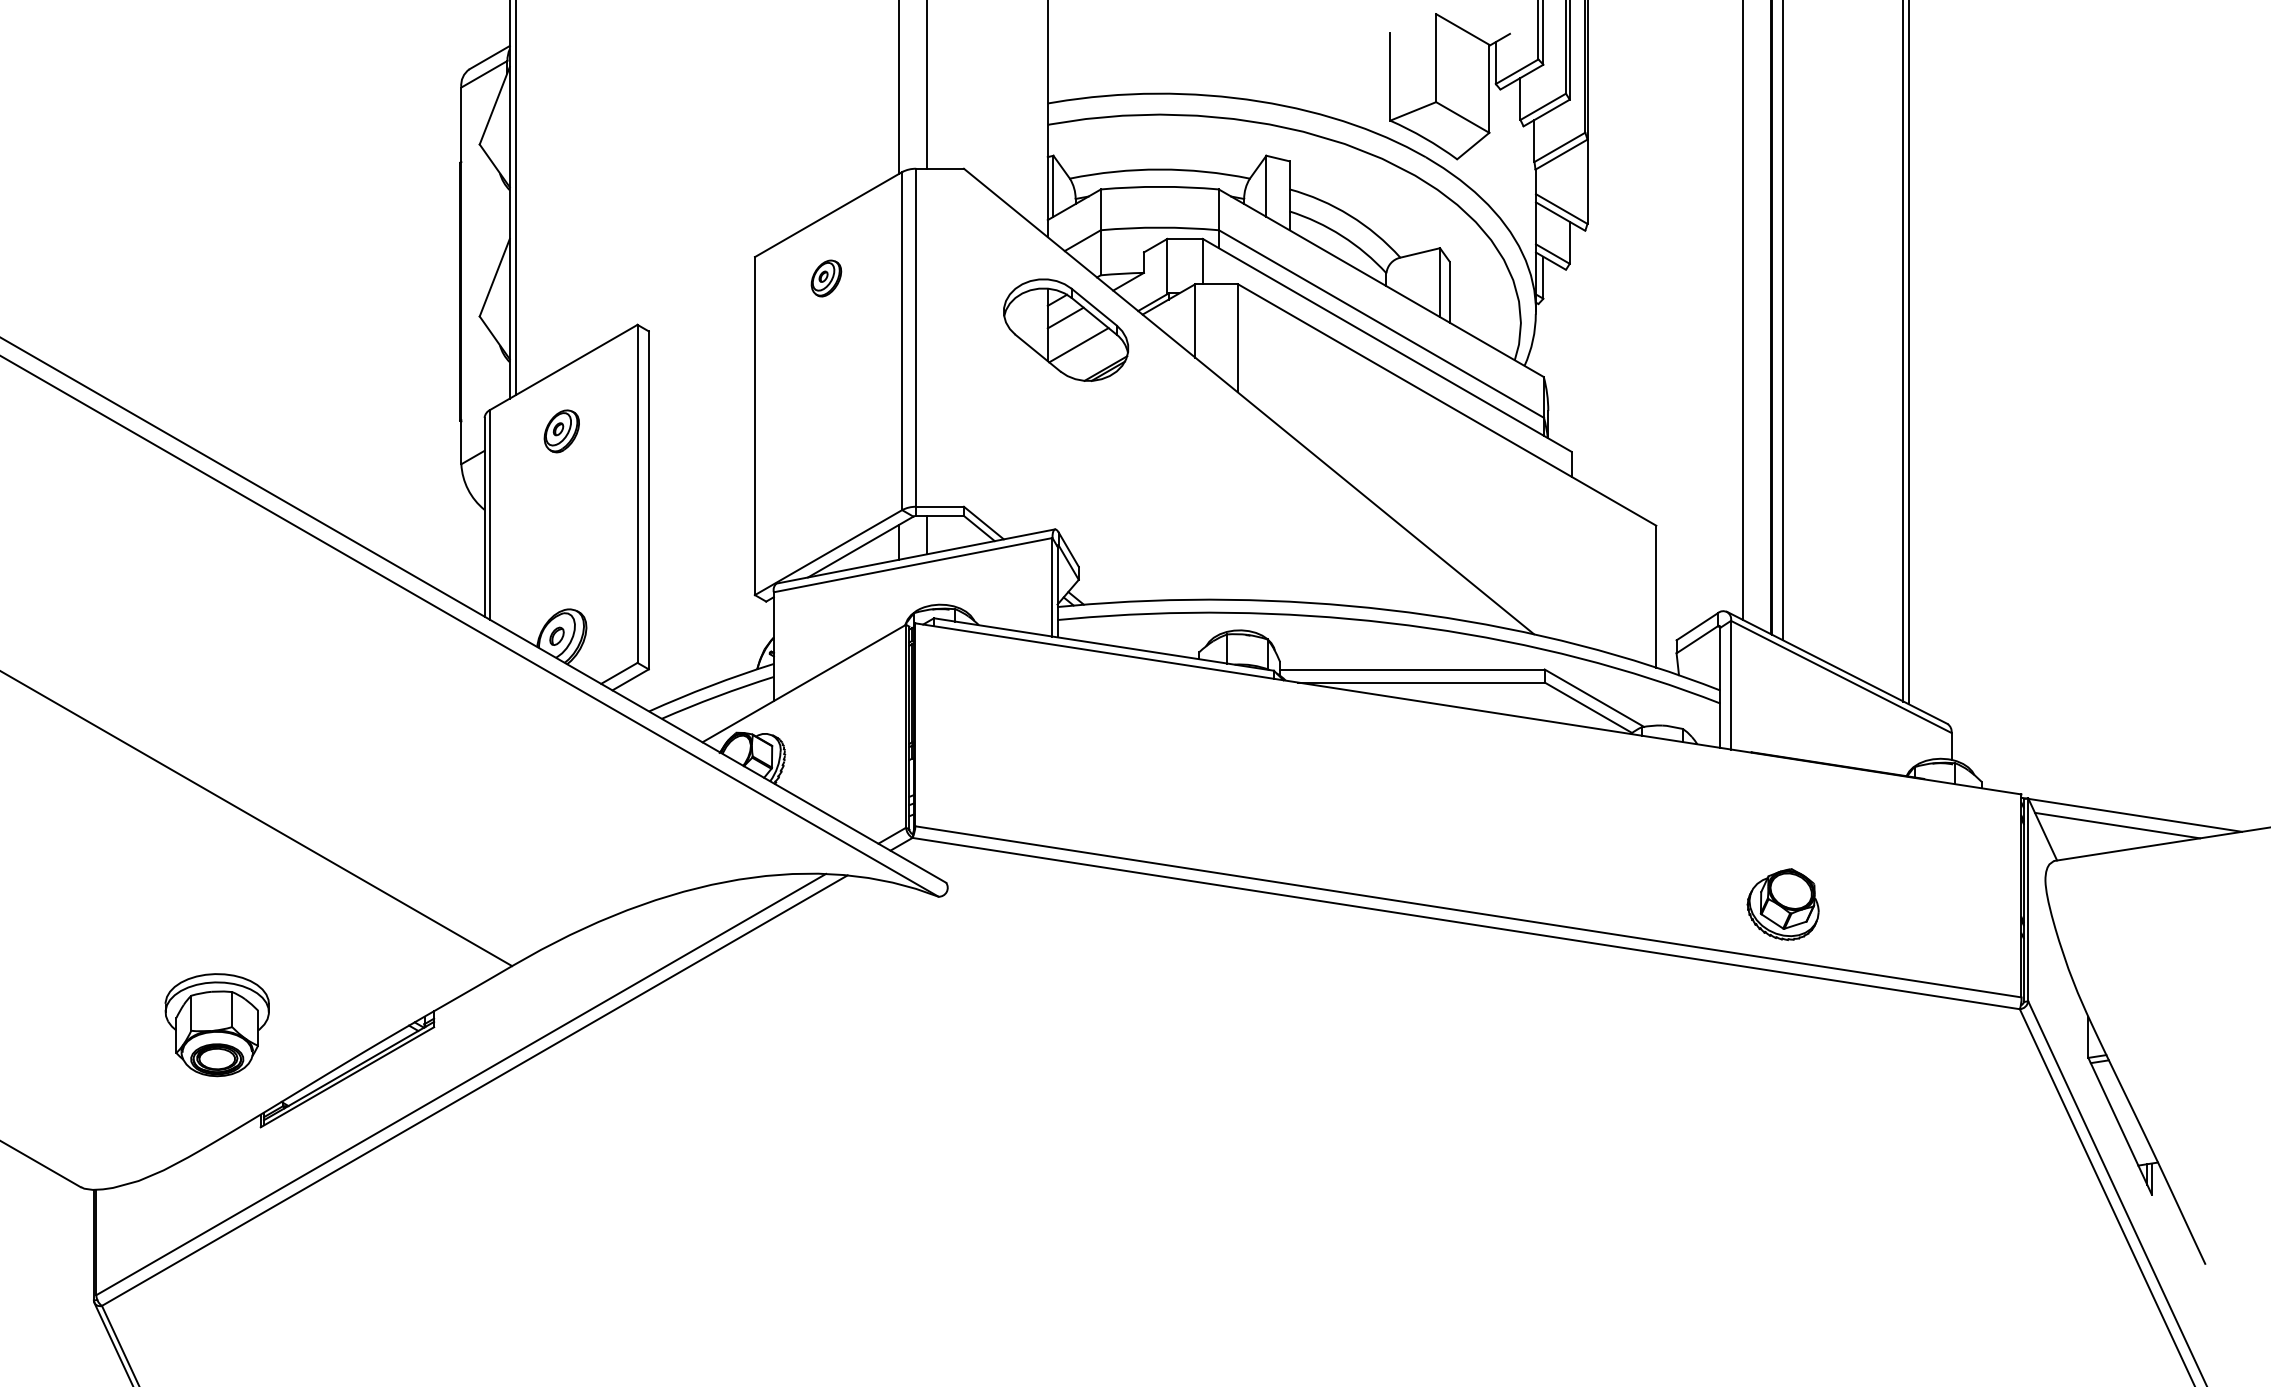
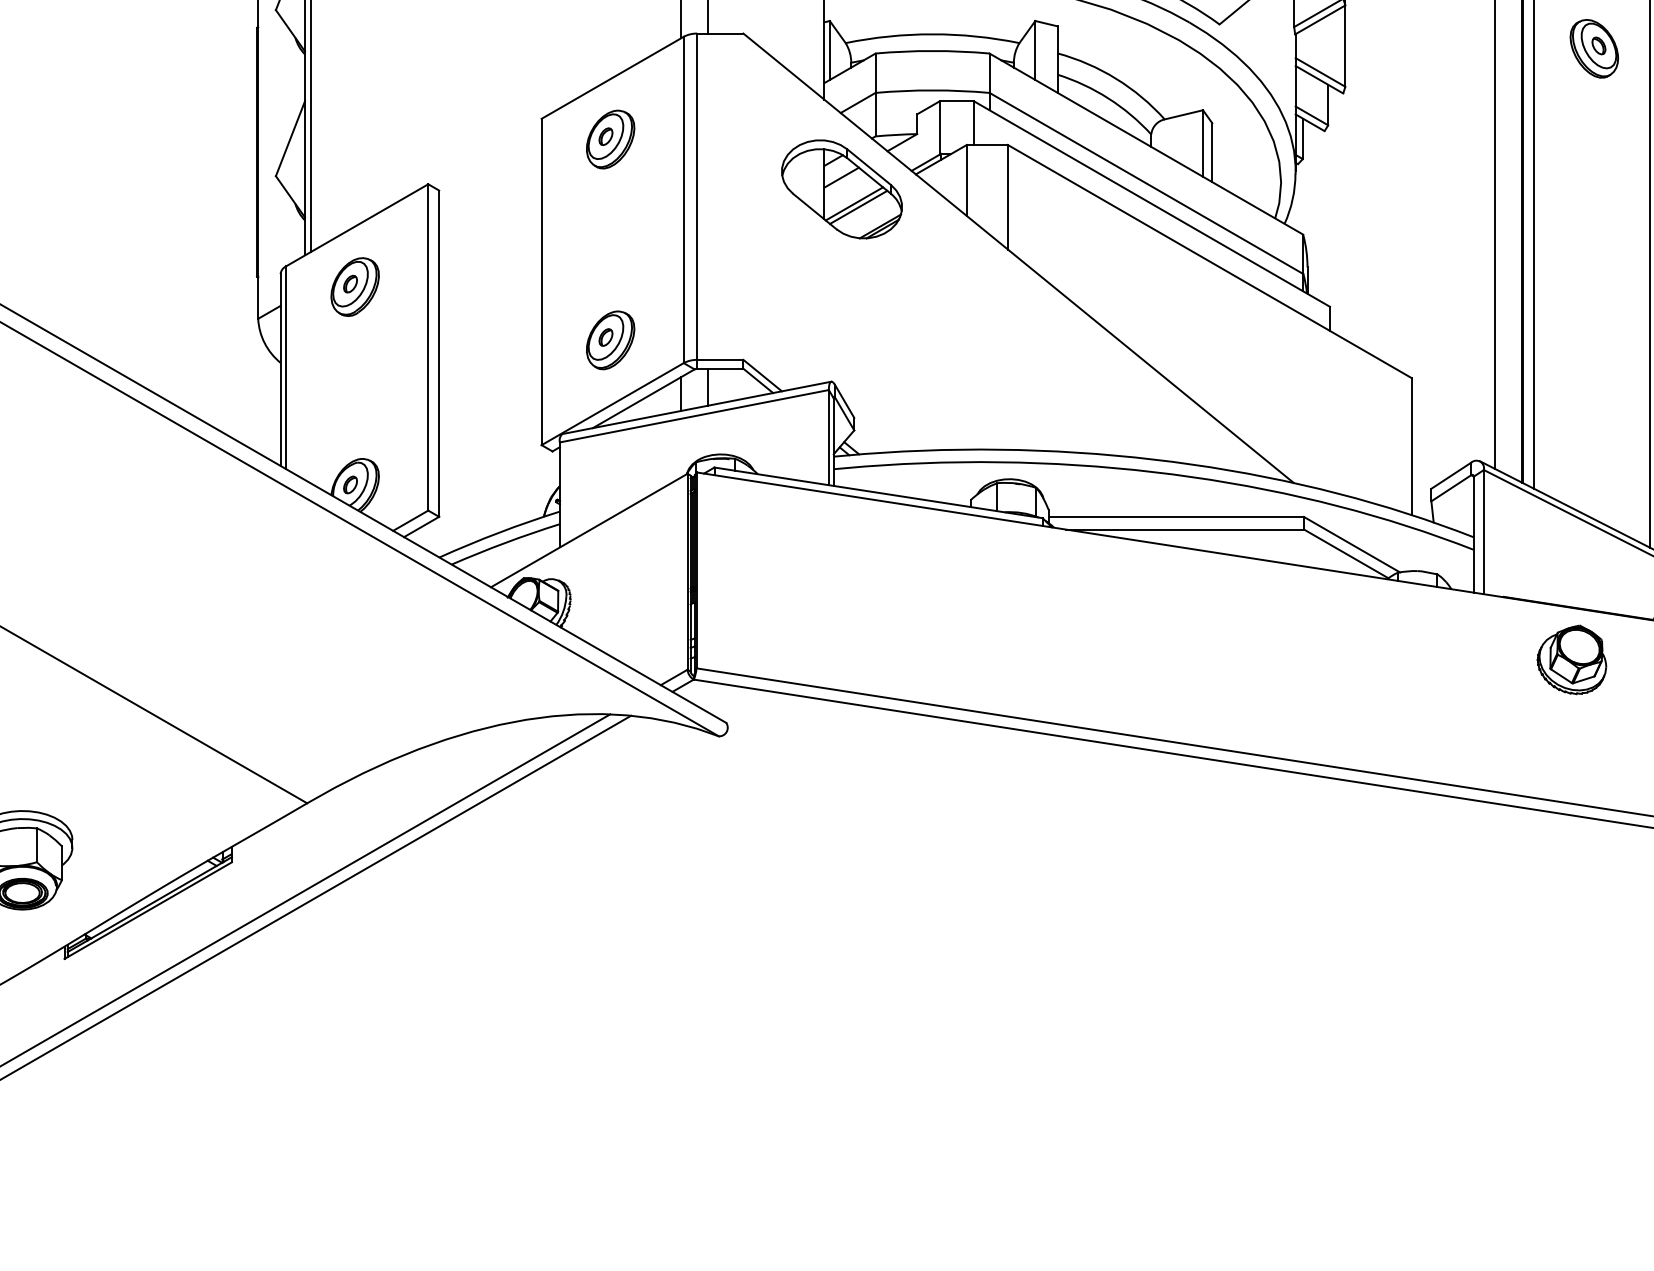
part: (1844, 184) -> (1593, 48), added
part: (826, 278) -> (610, 139), size x1.67
line: (1083, 348) -> (858, 207), added
part: (561, 431) -> (354, 287), size x1.43
part: (826, 486) -> (610, 340), added
part: (1782, 904) -> (1571, 659), moved

